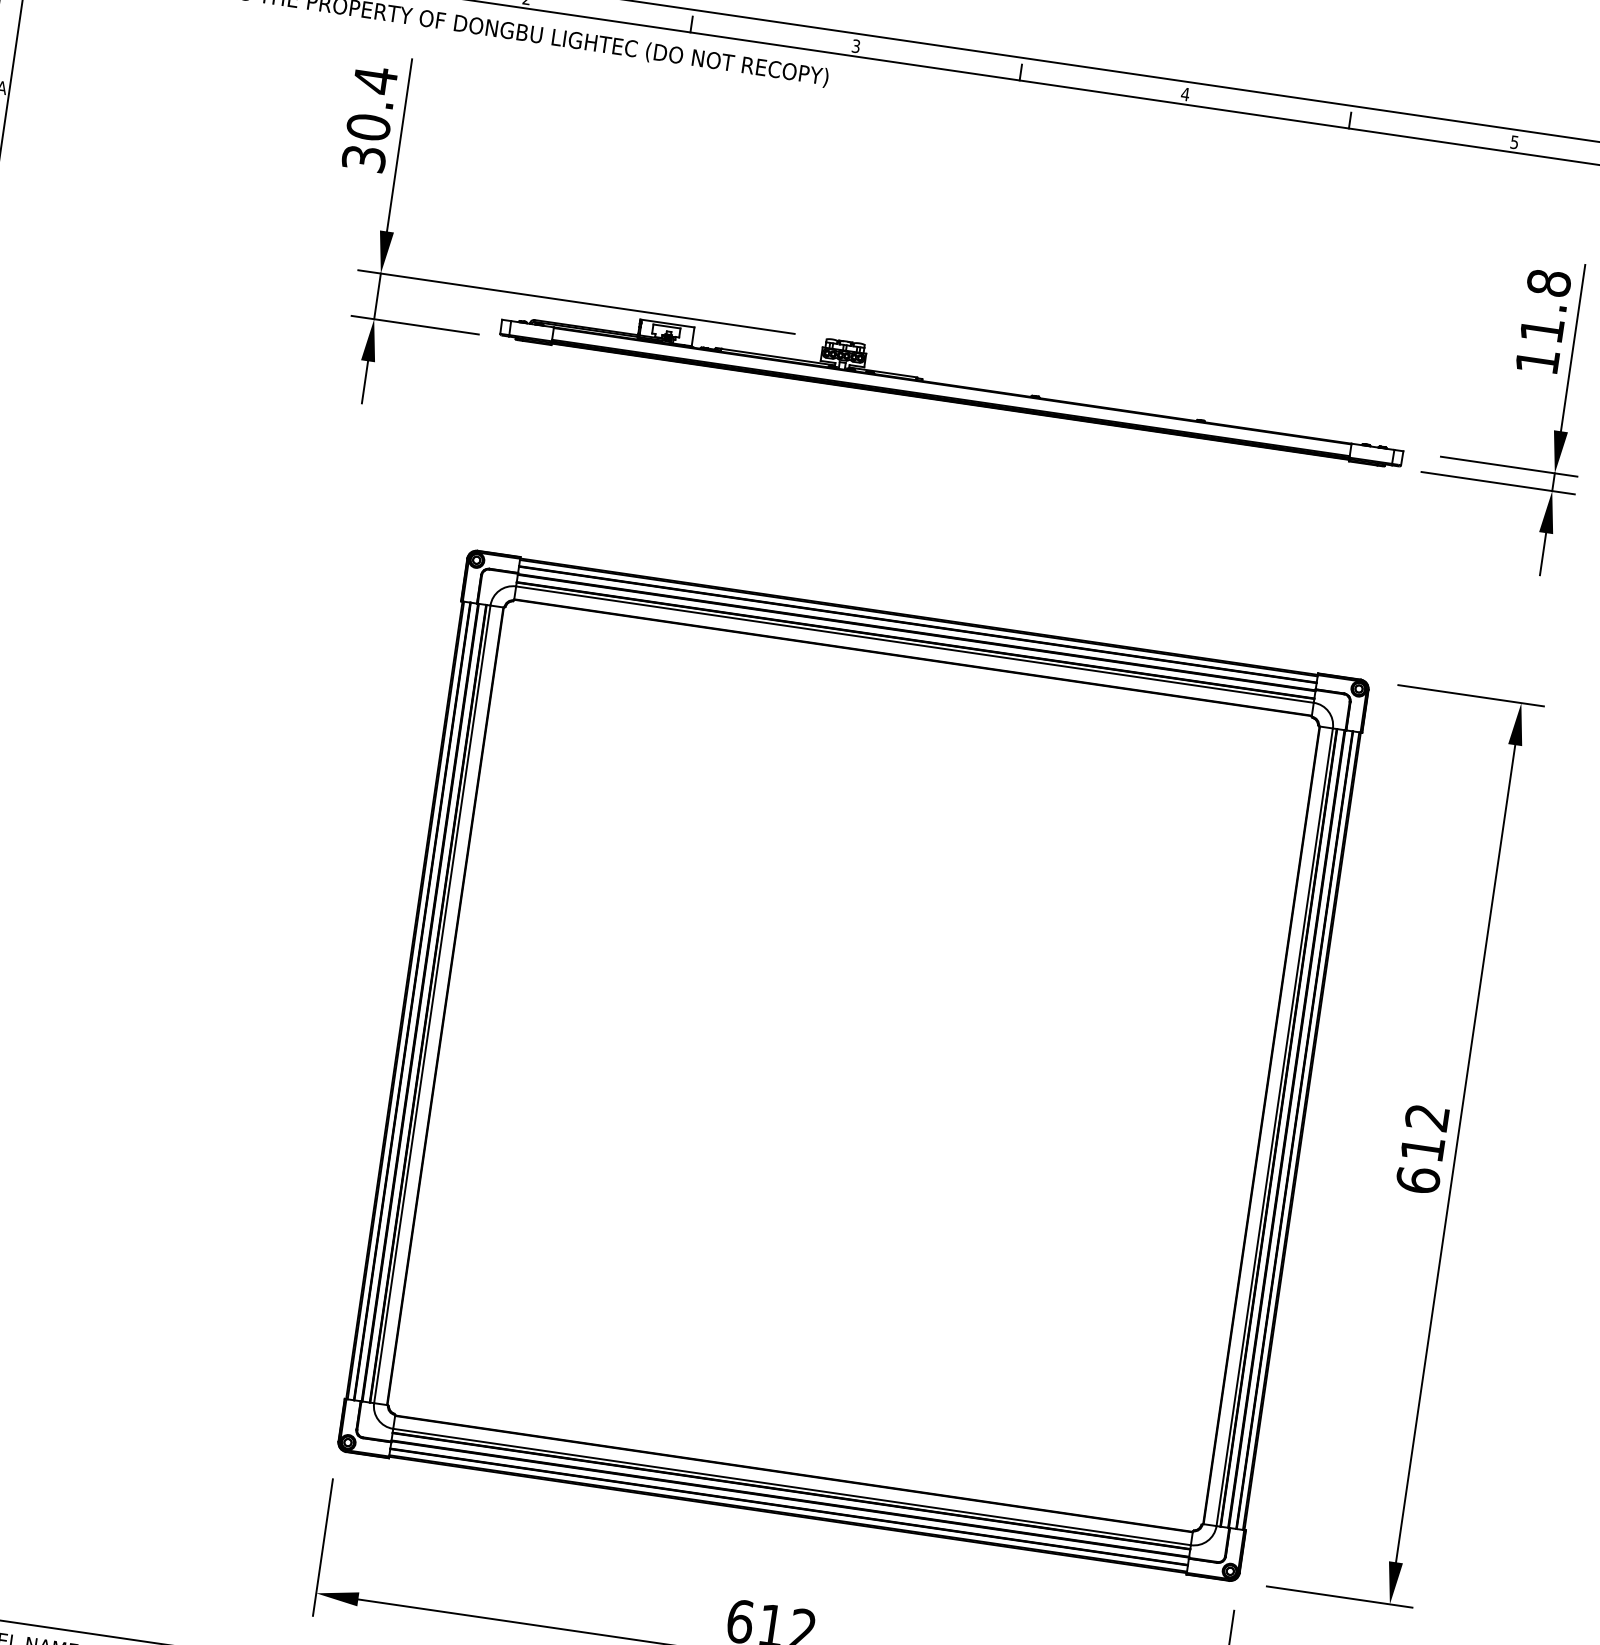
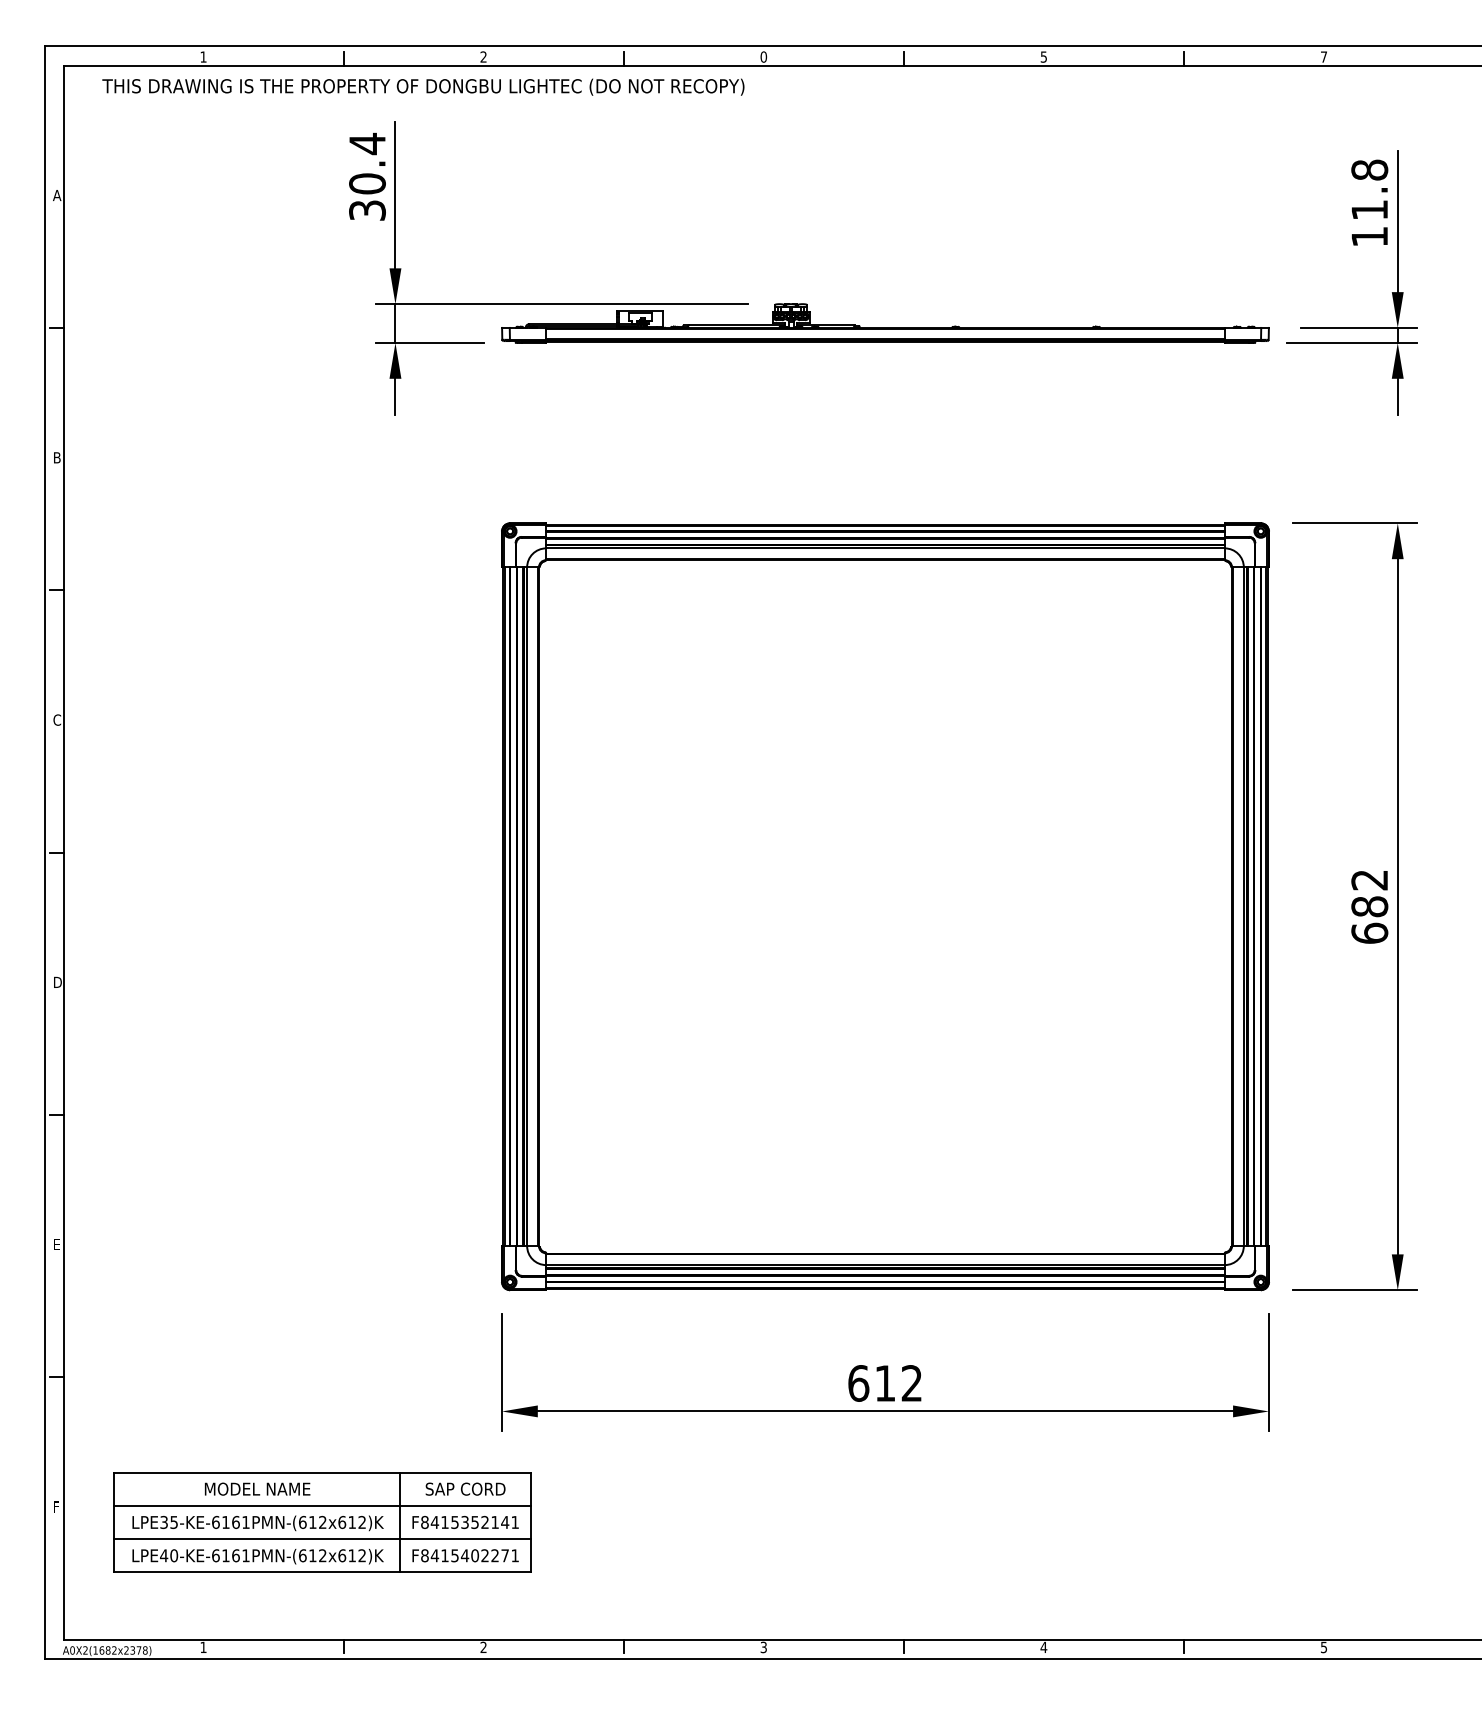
text: (855, 45) -> (763, 56), 3 -> 0
text: (1185, 93) -> (1043, 56), 4 -> 5
text: (1514, 141) -> (1323, 56), 5 -> 7
text: (1422, 1148) -> (1369, 906), 612 -> 682

